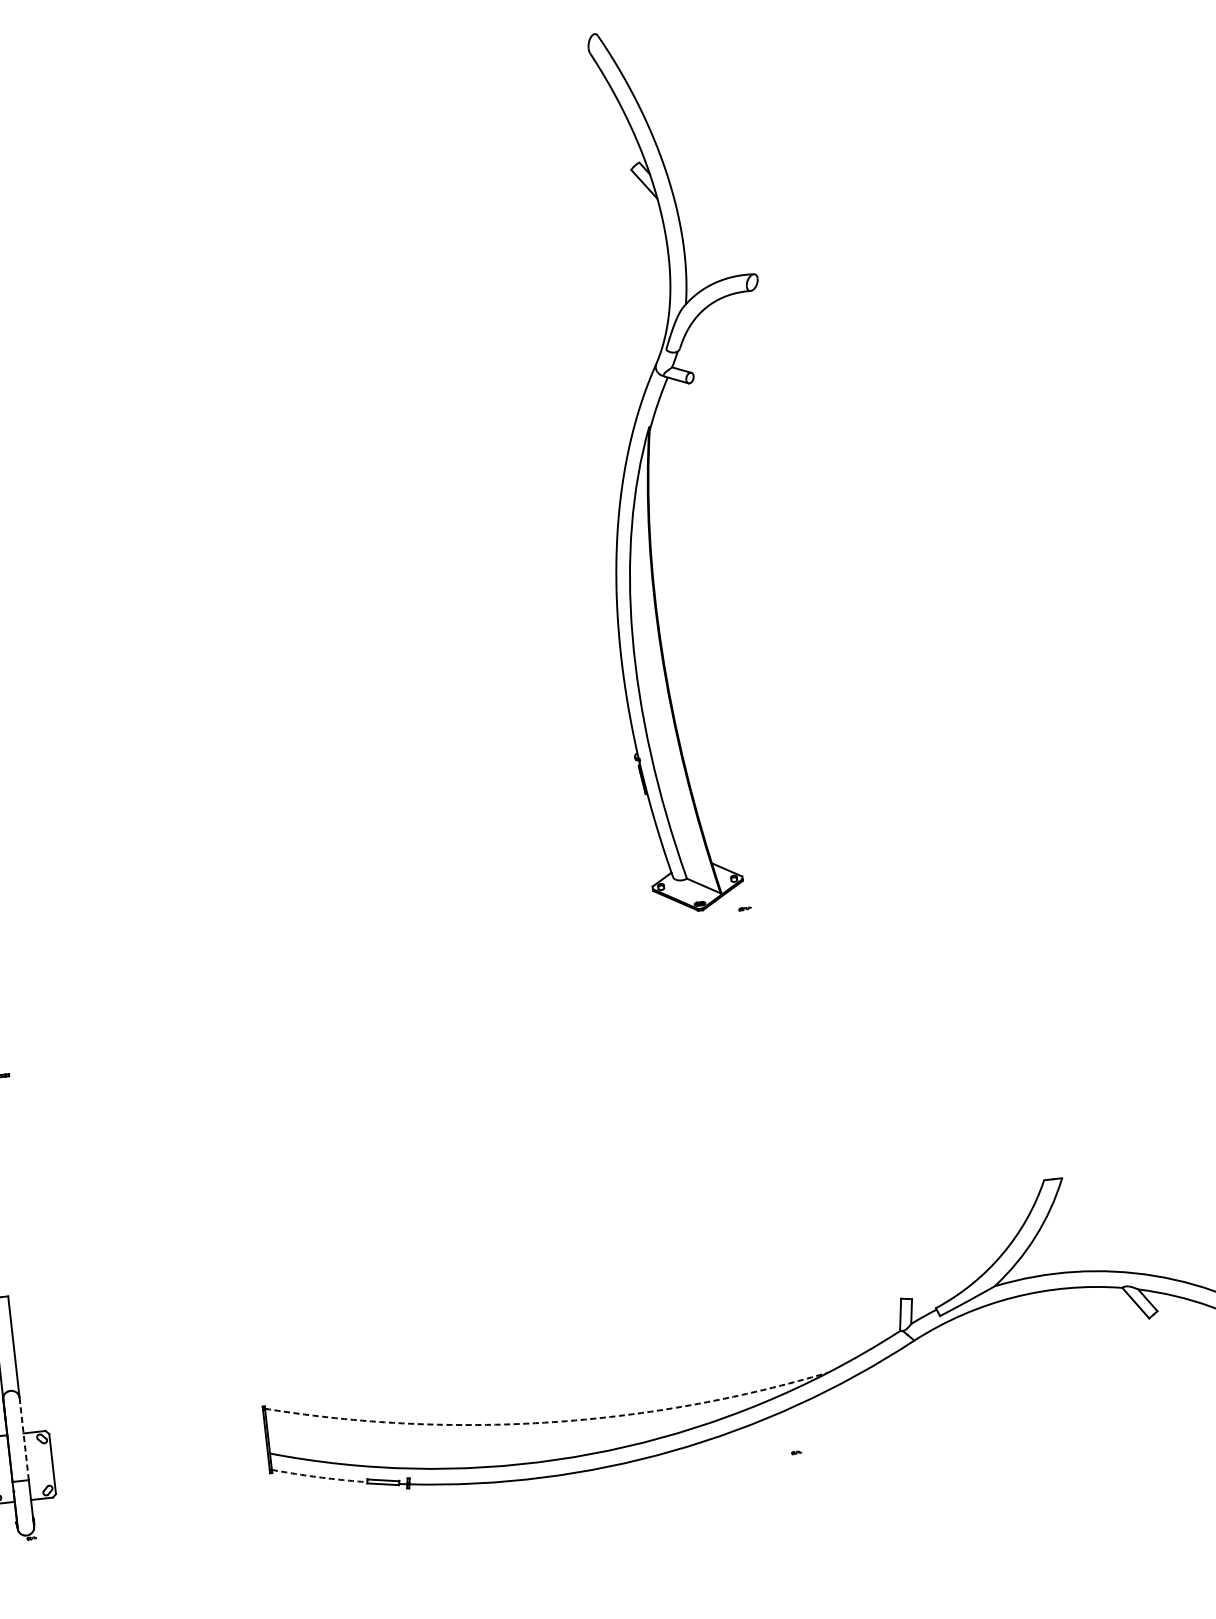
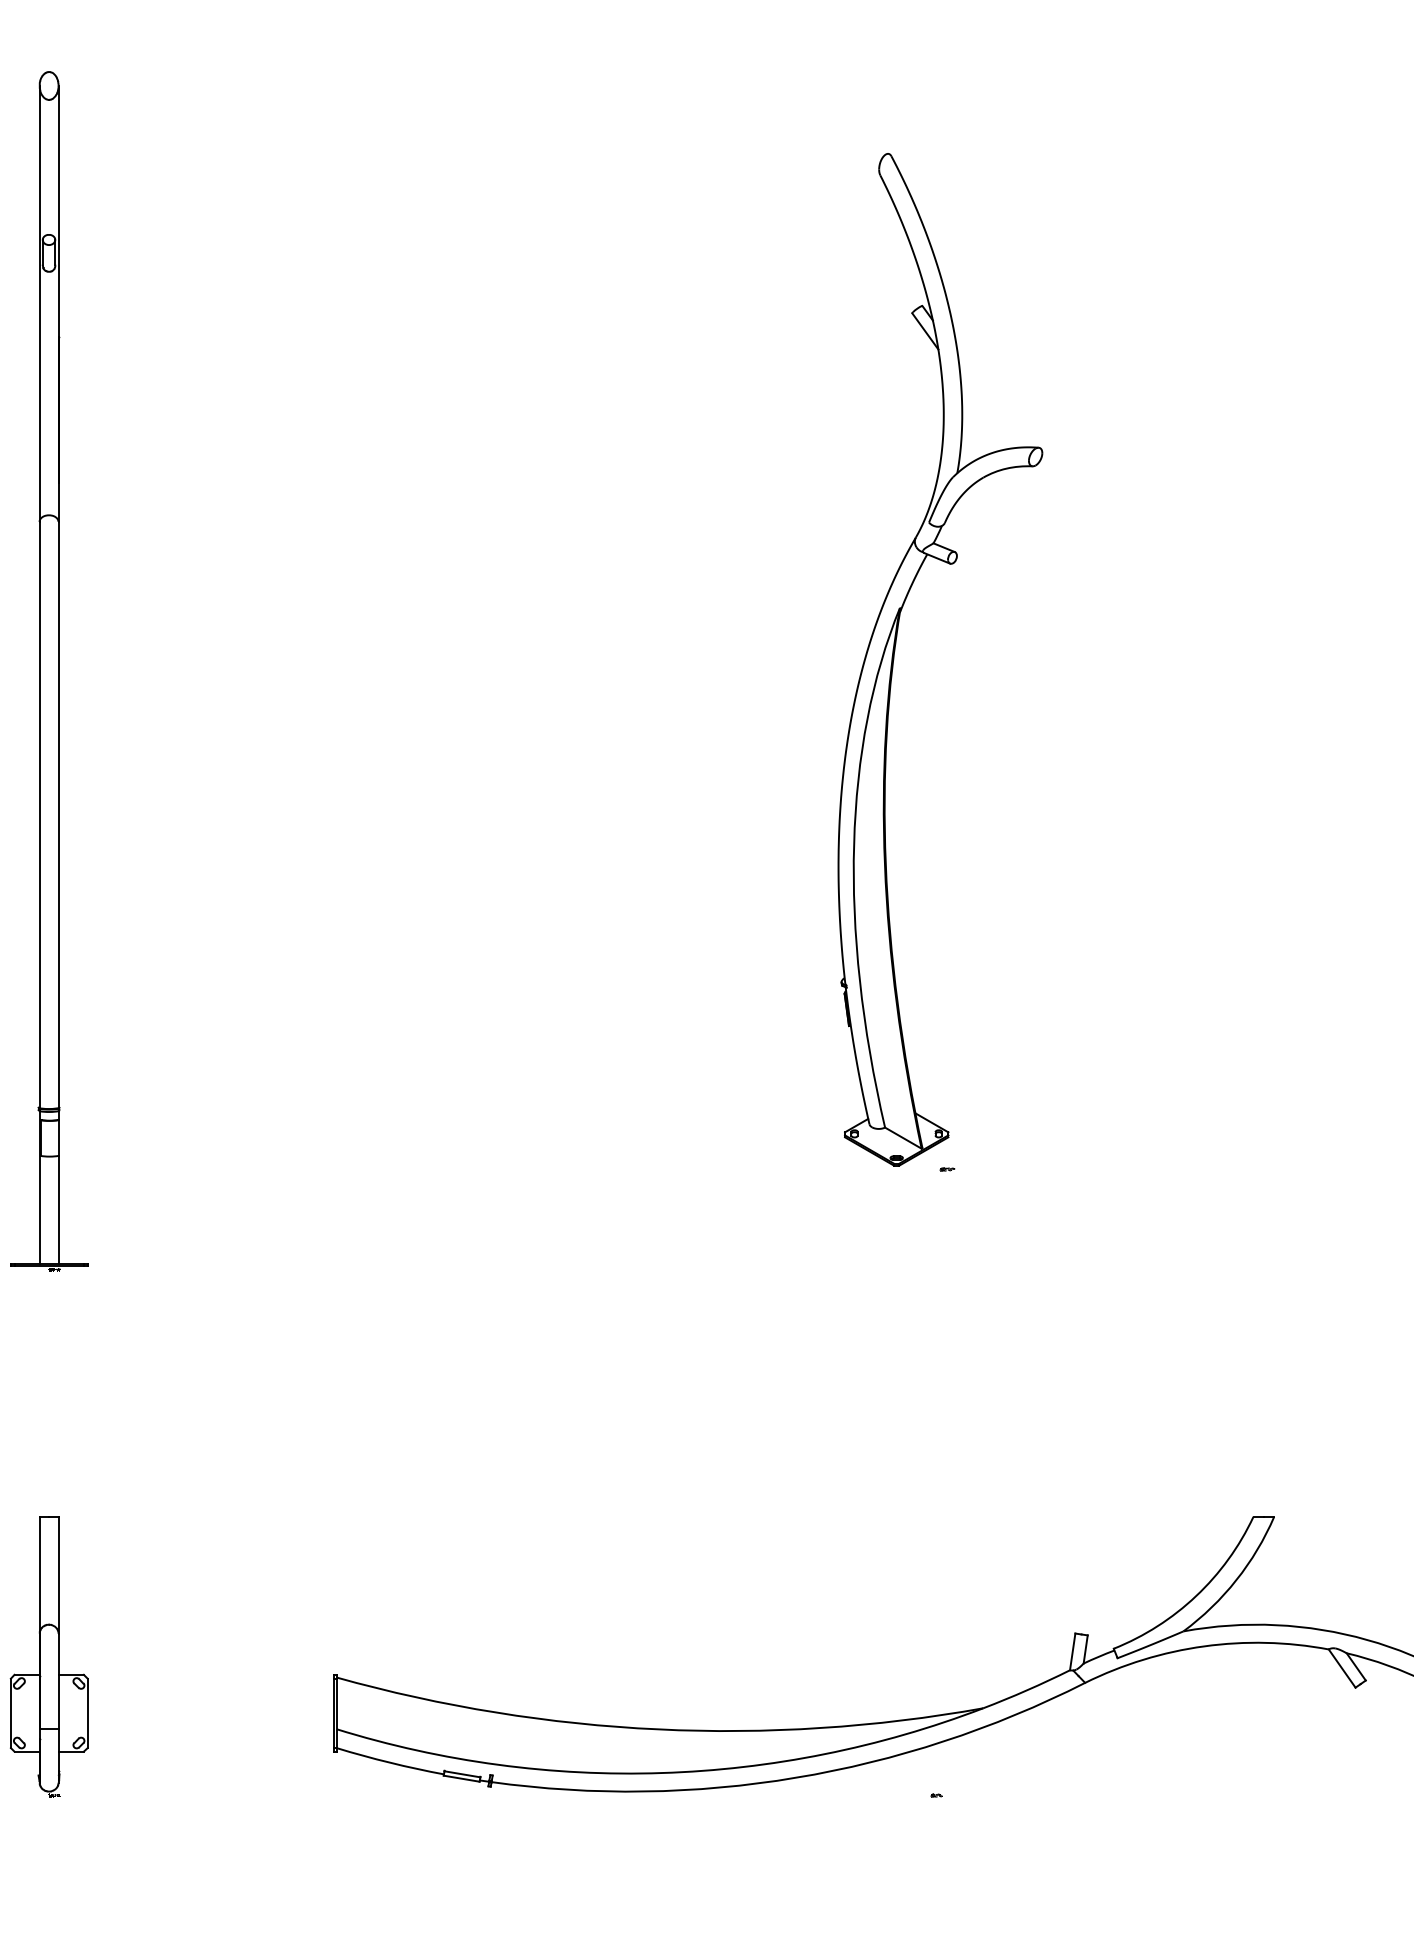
arc: (549, 1422) -> (658, 1729), dashed -> solid
line: (24, 1439) -> (58, 1681), dashed -> solid
arc: (319, 1477) -> (390, 1762), dashed -> solid

